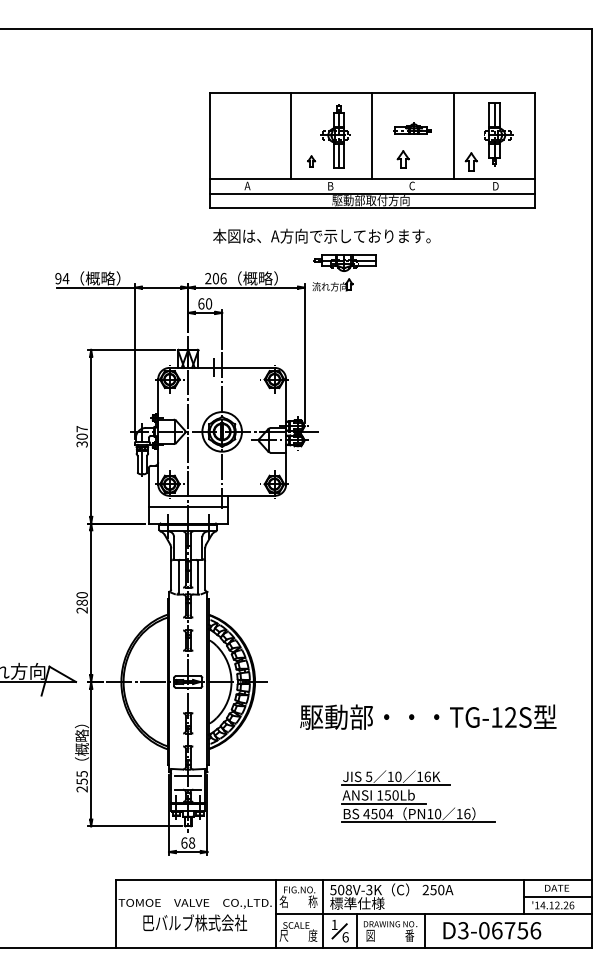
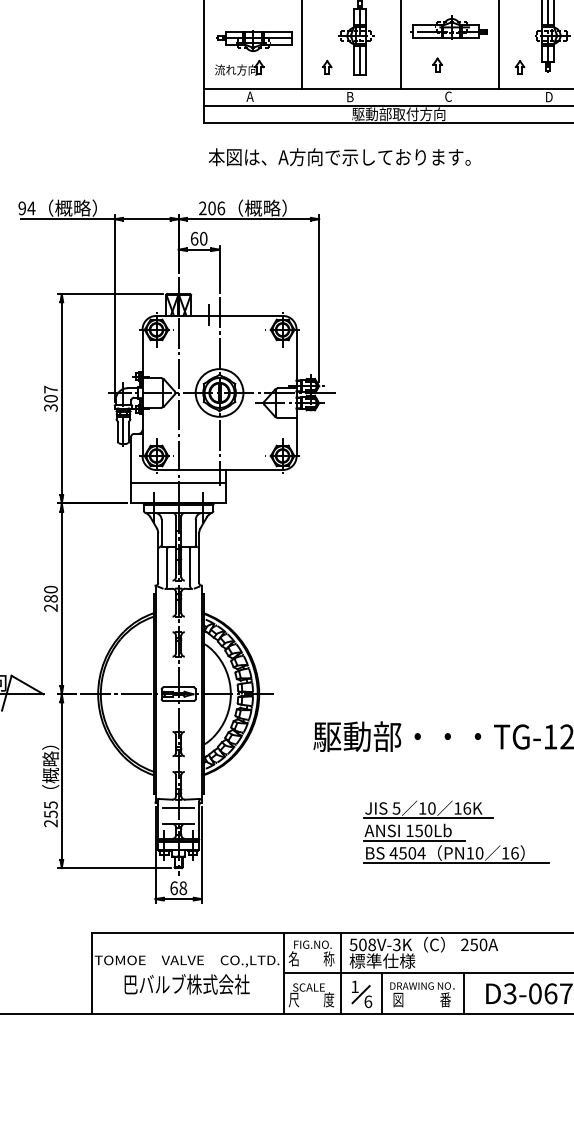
part: (412, 128) -> (448, 27), size x1.67
part: (402, 159) -> (436, 64), size x0.62
part: (471, 161) -> (519, 67), size x0.62
part: (344, 272) -> (253, 52), moved

